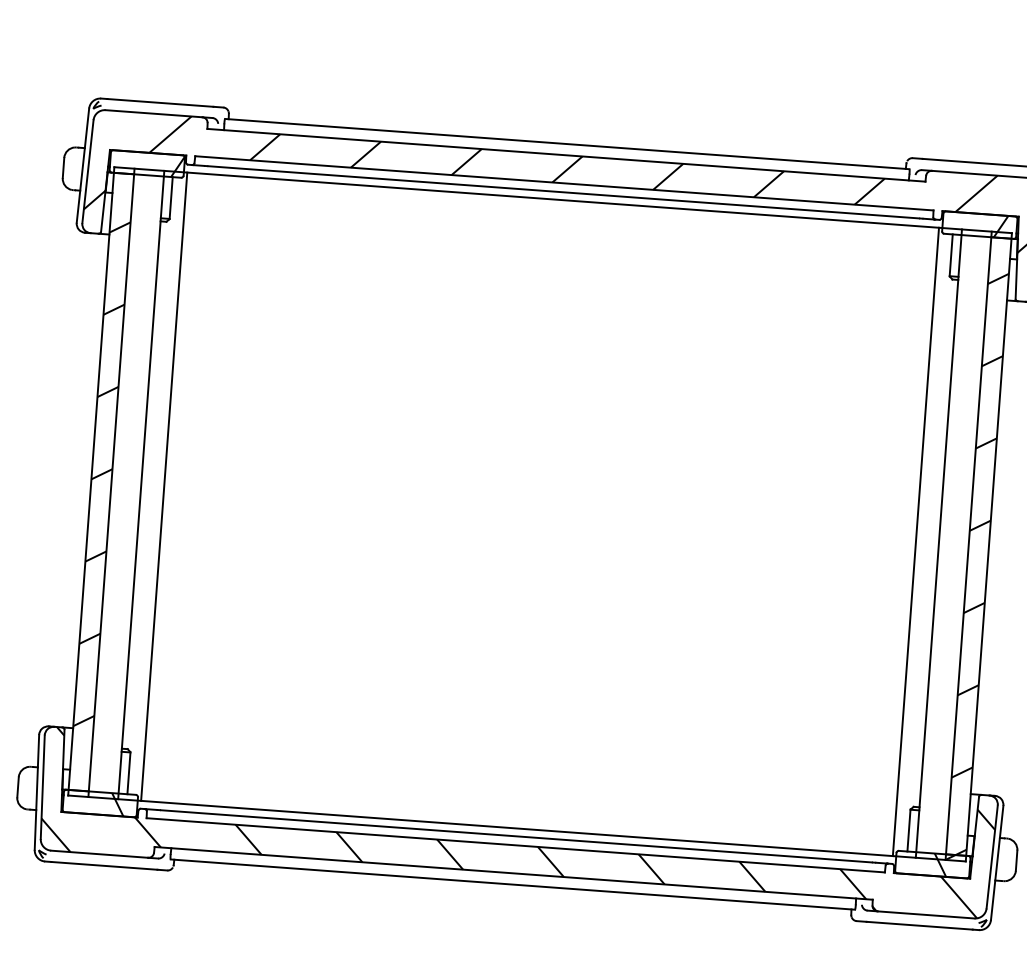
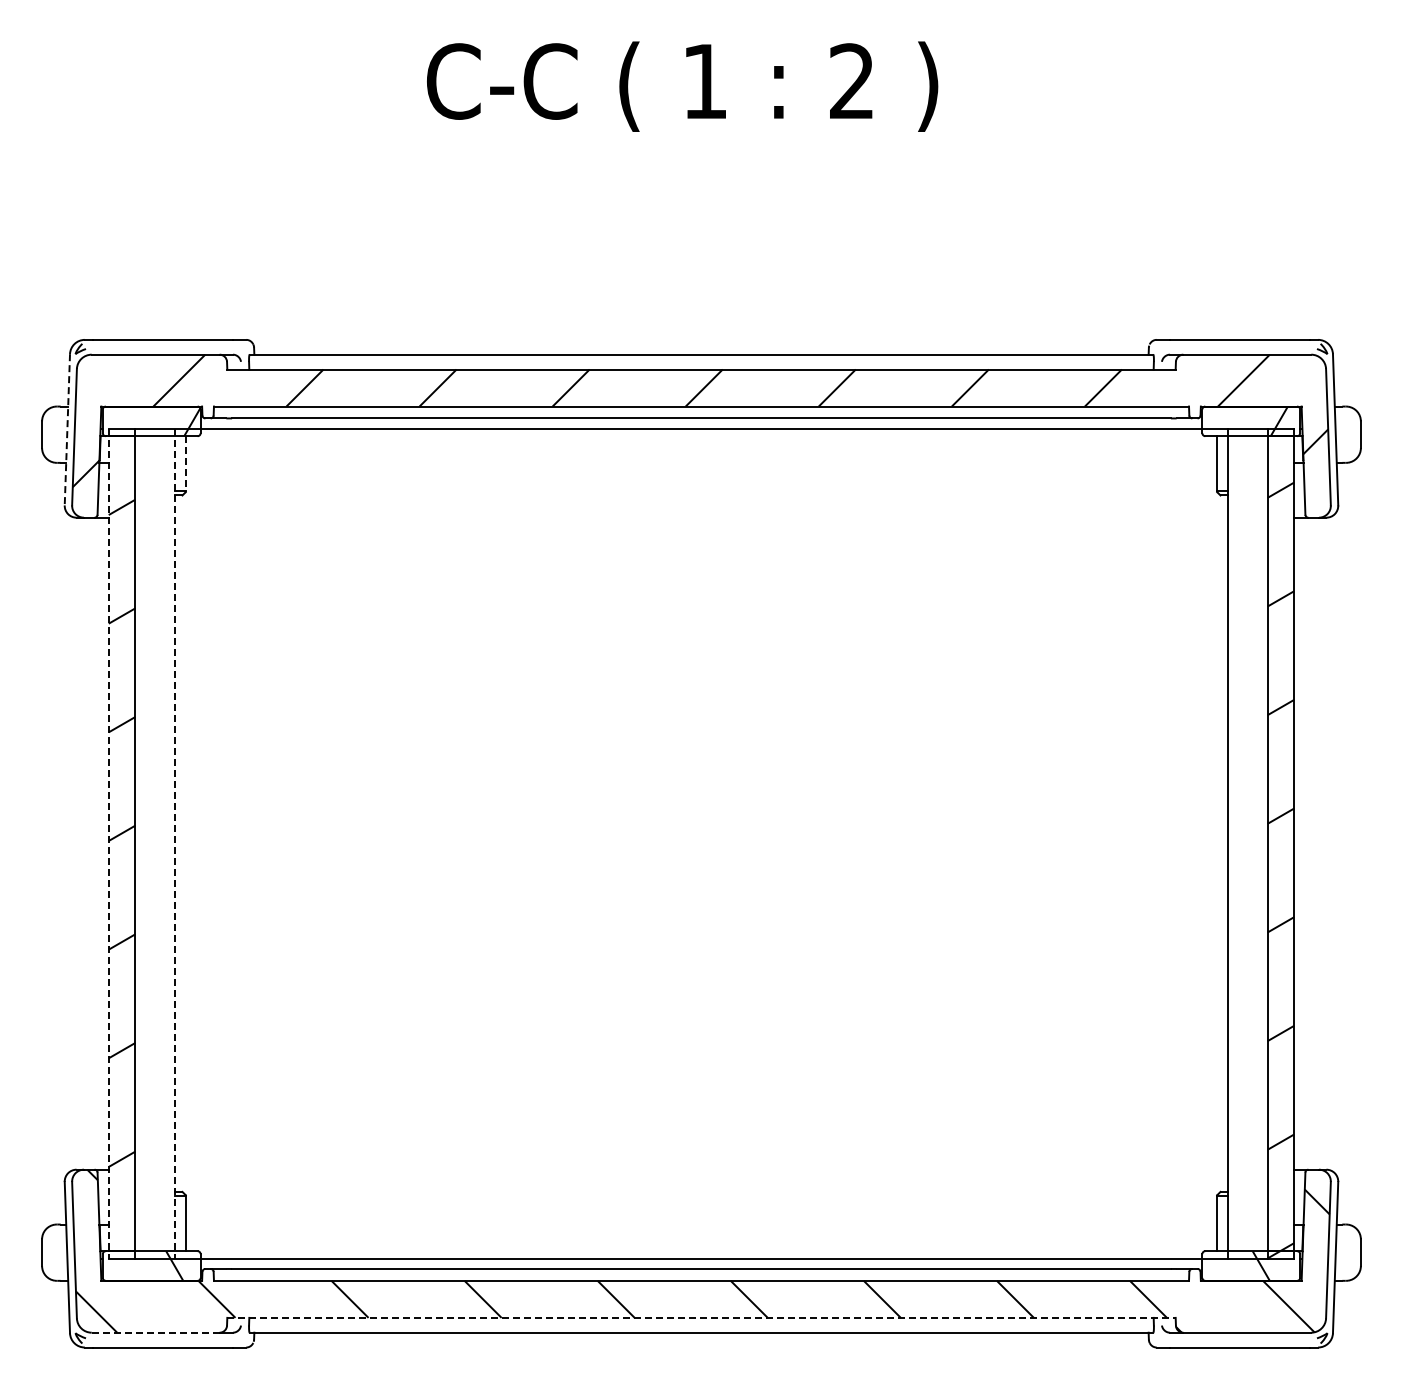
line: (83, 165) -> (67, 429), solid -> dashed
line: (171, 197) -> (186, 463), solid -> dashed
line: (91, 481) -> (108, 843), solid -> dashed
line: (141, 484) -> (174, 843), solid -> dashed
line: (164, 486) -> (205, 843), removed
line: (915, 541) -> (1197, 843), removed
line: (99, 854) -> (155, 1332), solid -> dashed
line: (513, 873) -> (701, 1317), solid -> dashed

